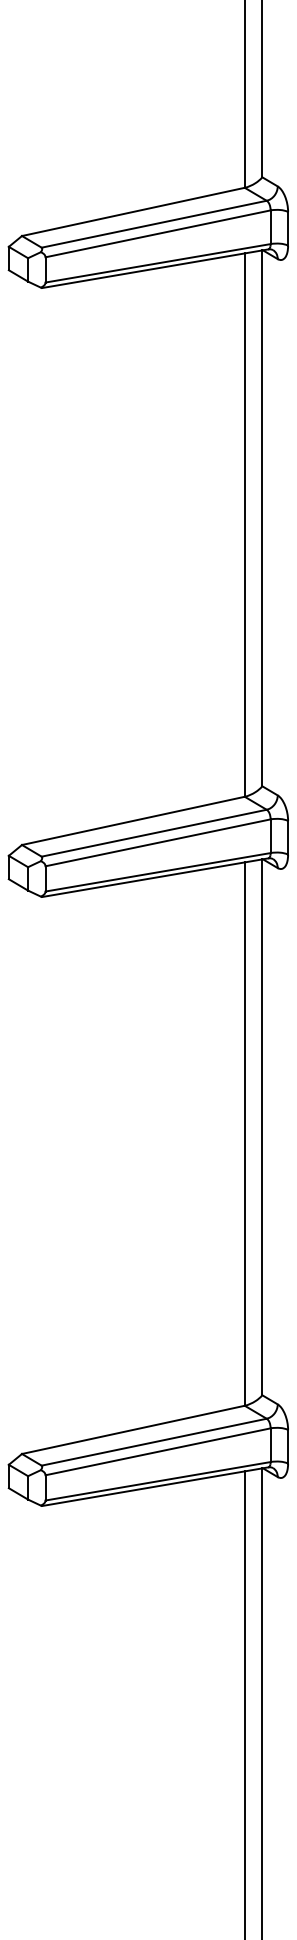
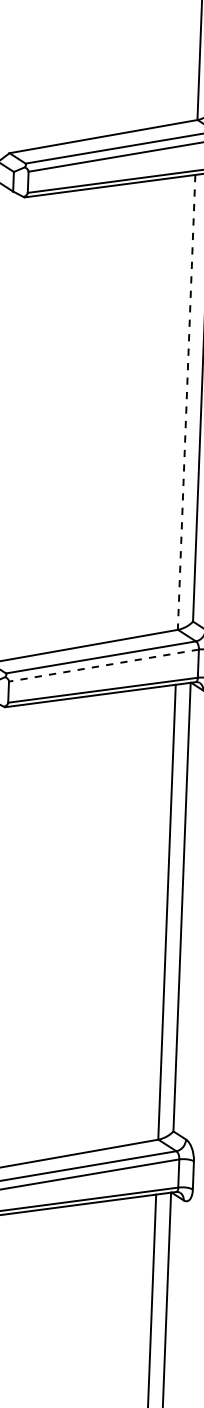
line: (244, 525) -> (186, 402), solid -> dashed
line: (158, 842) -> (104, 665), solid -> dashed

